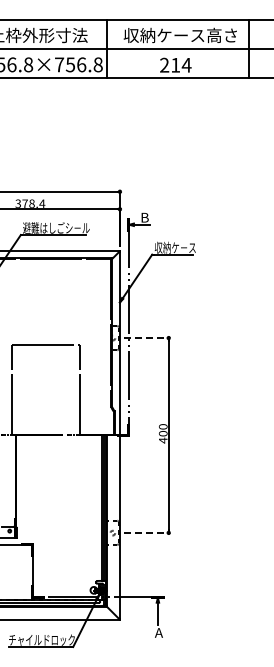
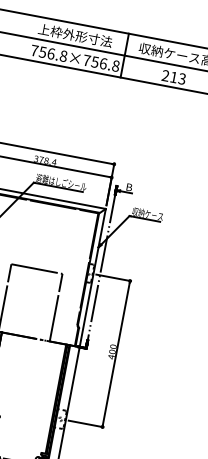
text: (186, 64) -> (182, 78), 214 -> 213
line: (147, 338) -> (114, 278), dashed -> solid
line: (147, 532) -> (86, 423), dashed -> solid

